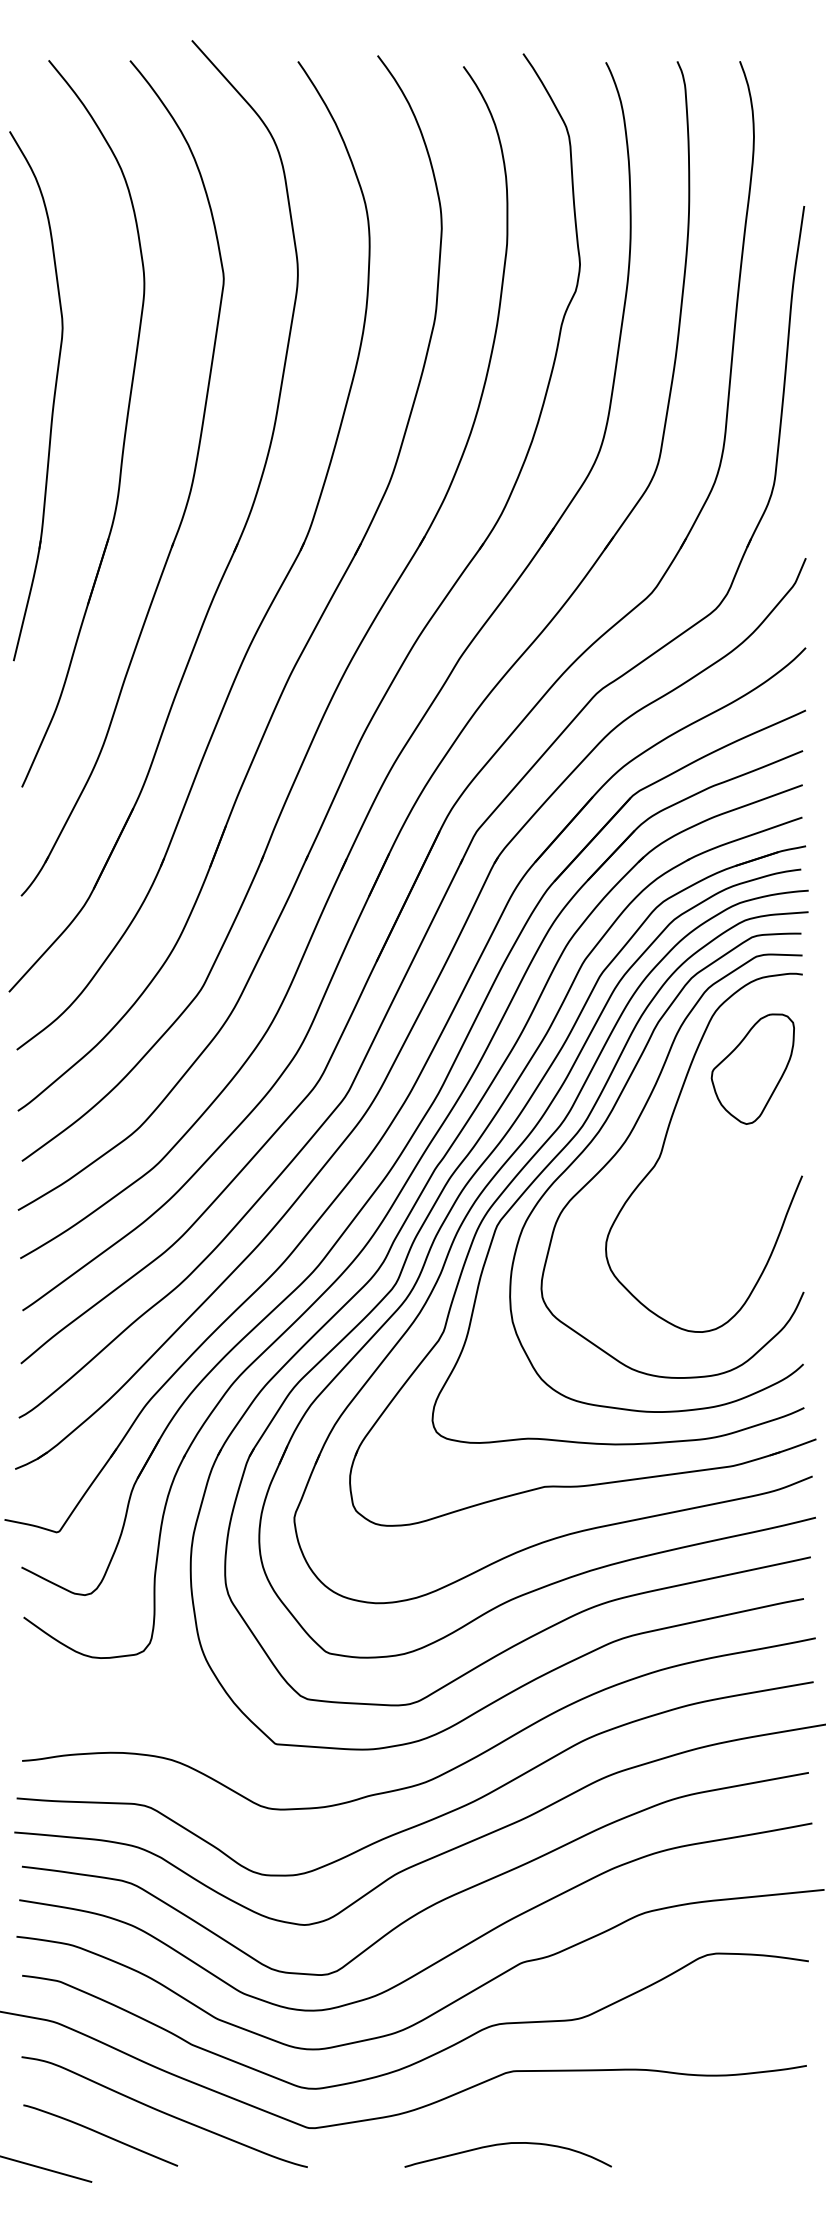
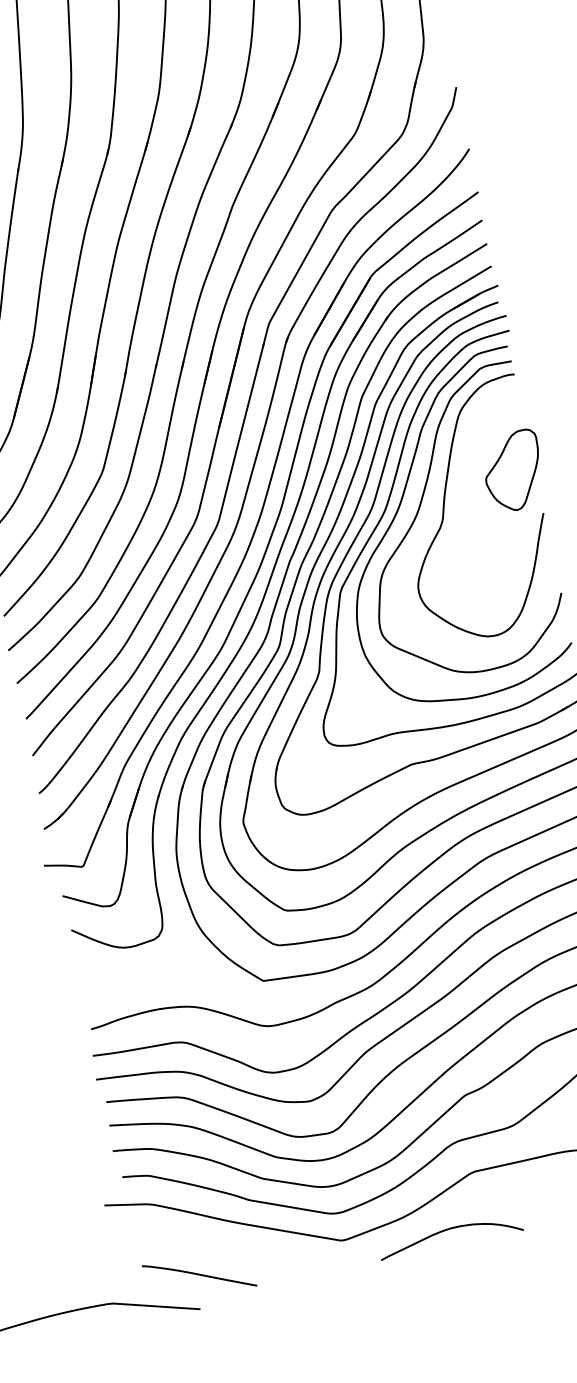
part: (752, 1068) -> (513, 471), moved
curve: (163, 2111) -> (239, 1250), removed
curve: (507, 2144) -> (448, 1229), moved

